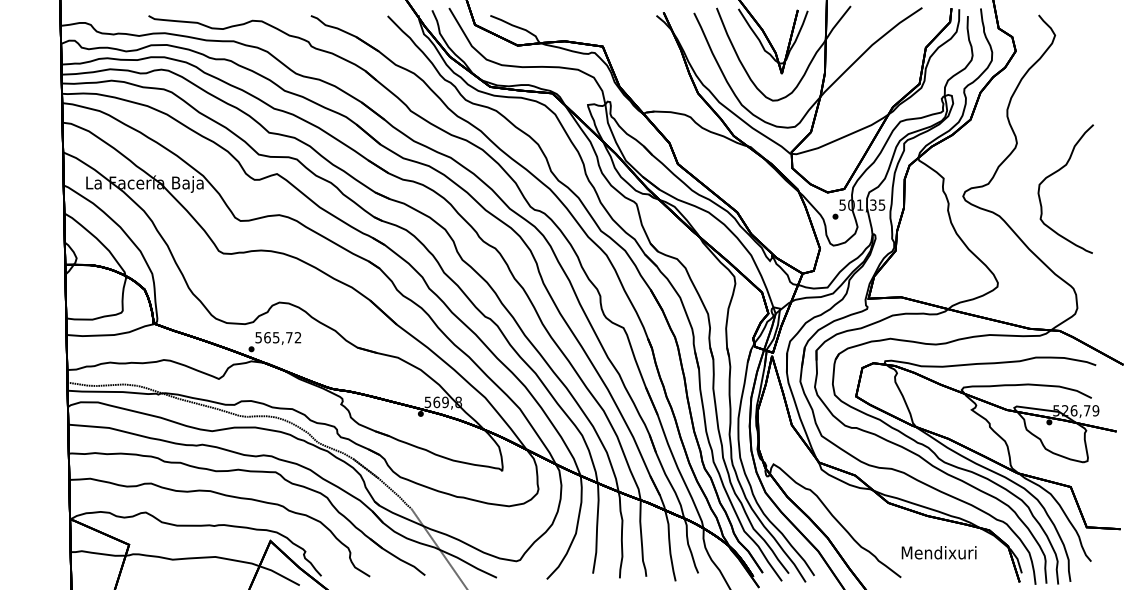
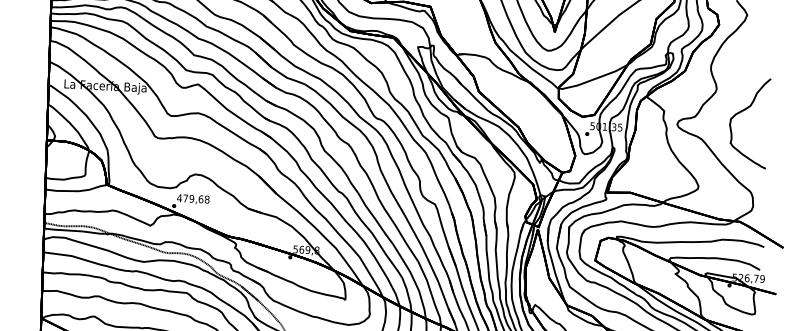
text: (278, 337) -> (193, 198), 565,72 -> 479,68

